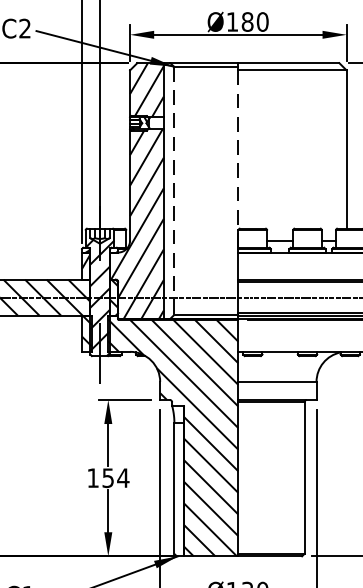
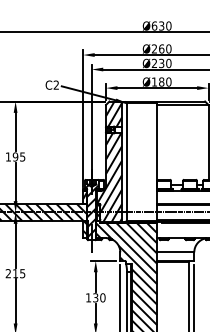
line: (238, 156) -> (157, 145), dashed -> solid
line: (173, 189) -> (126, 161), dashed -> solid
text: (116, 477) -> (99, 297), 154 -> 130

